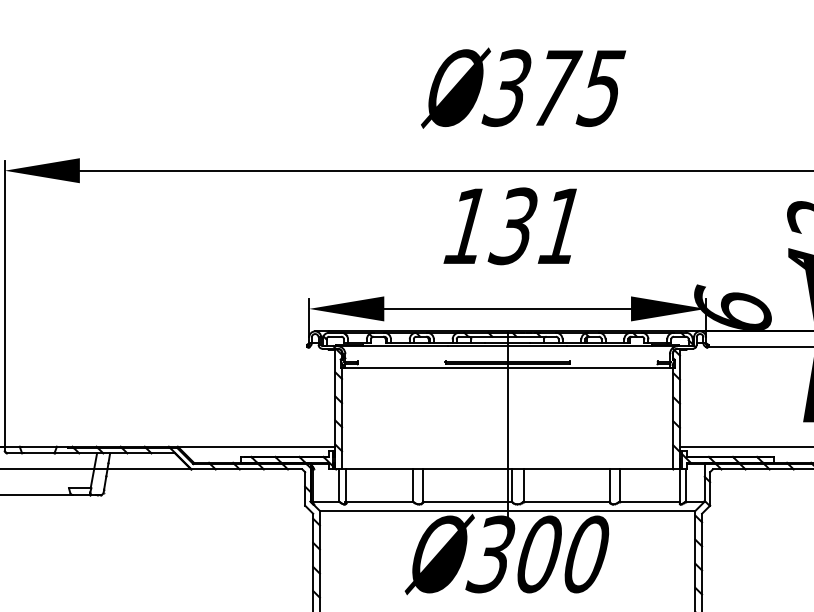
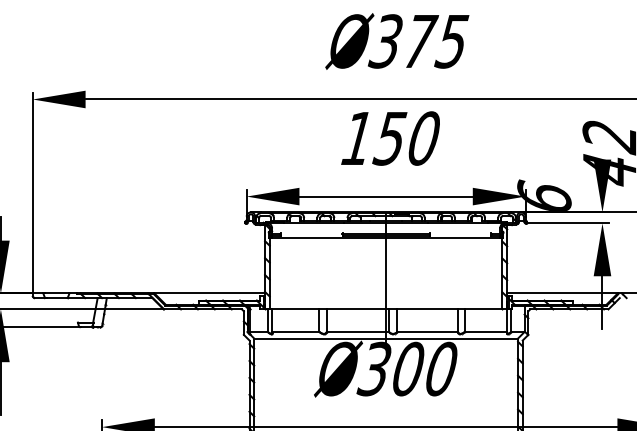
text: (535, 226) -> (405, 138), 131 -> 150

